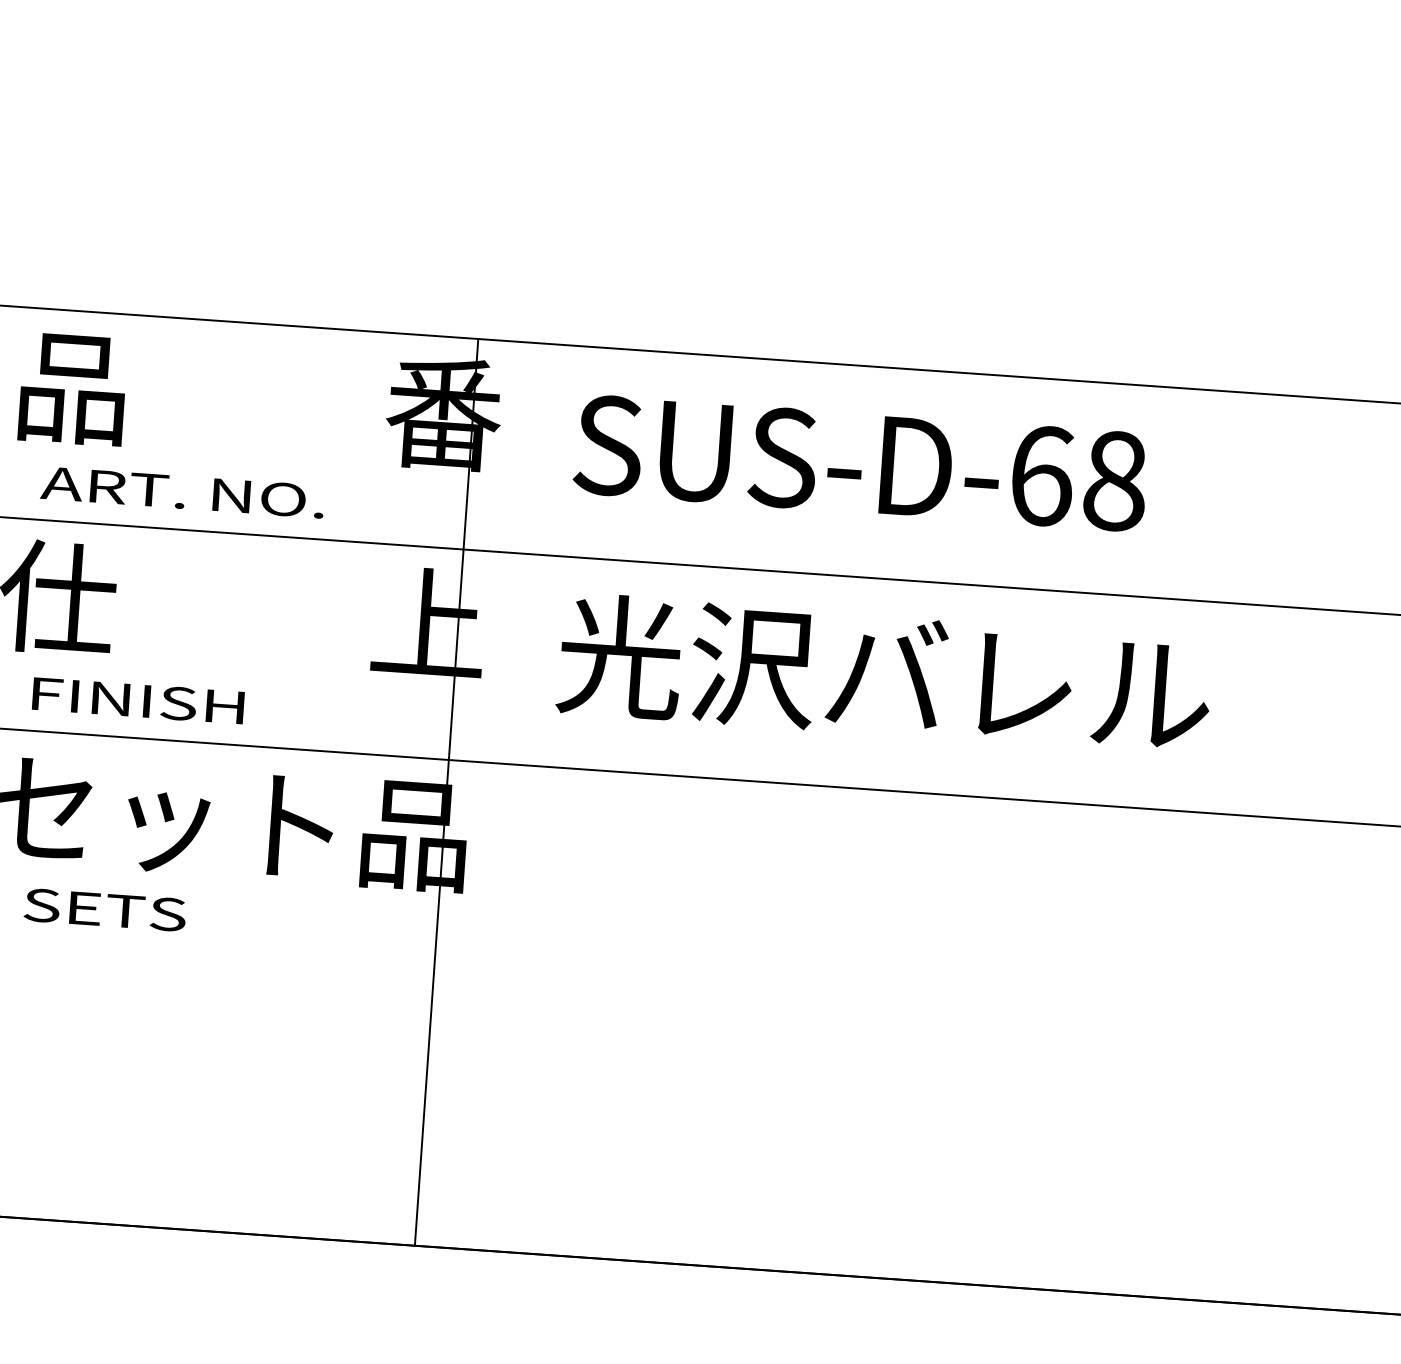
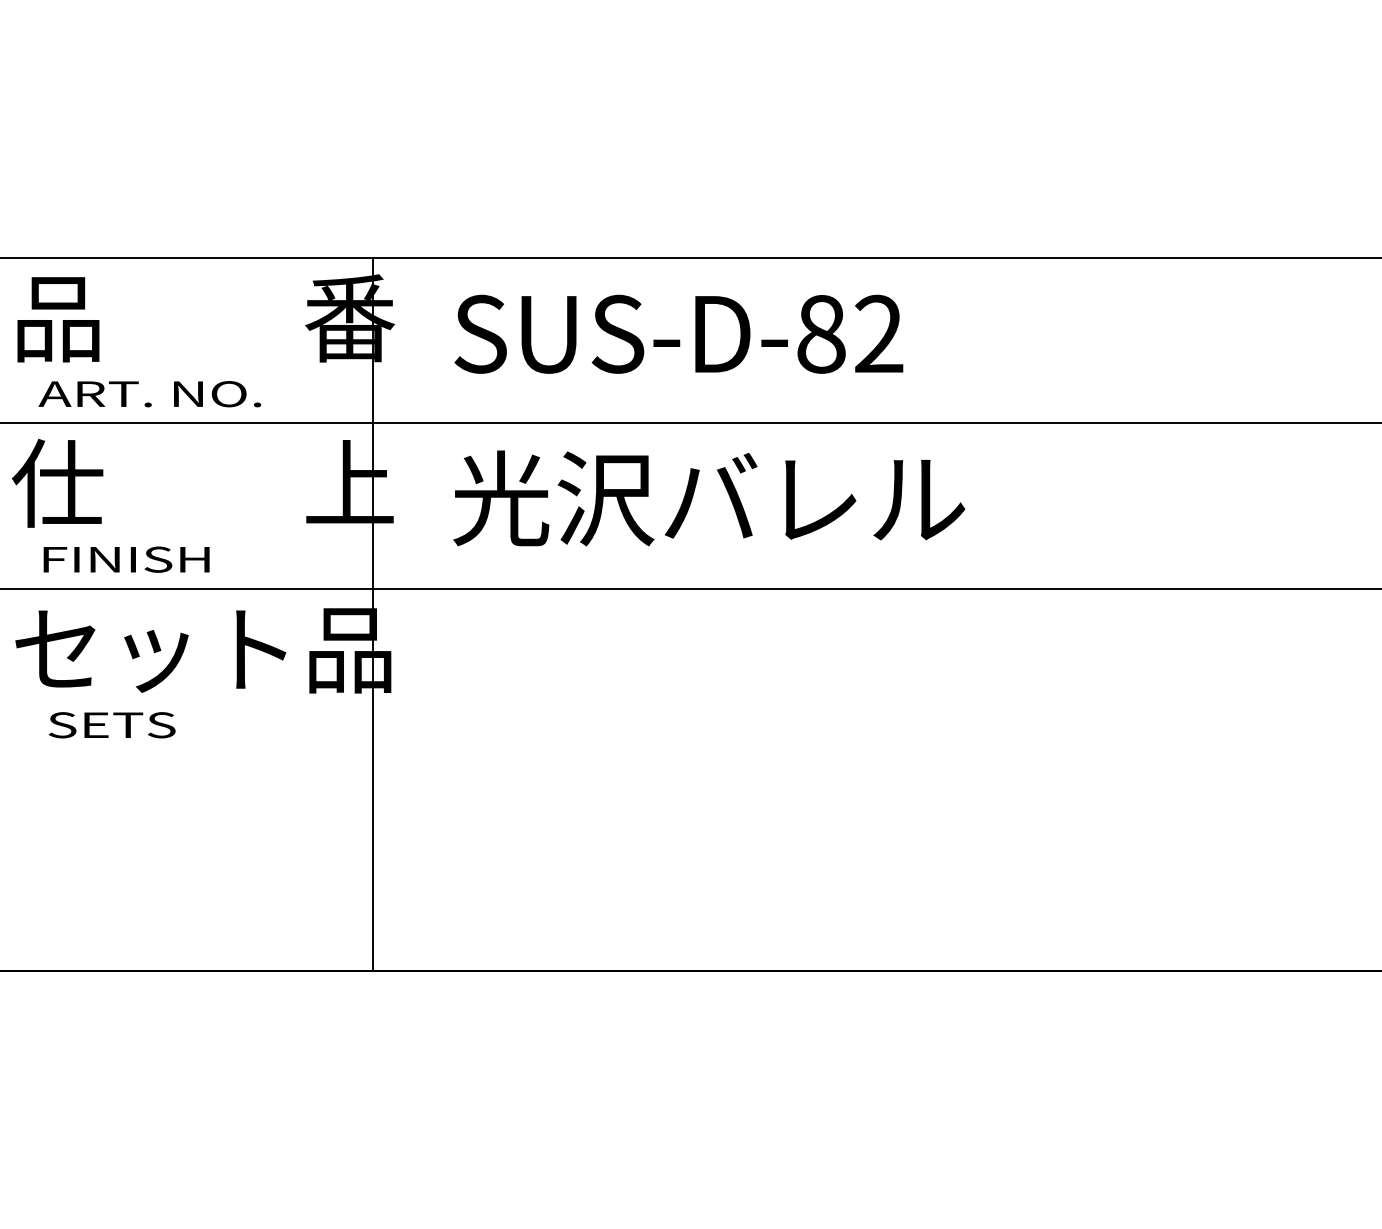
text: (1078, 477) -> (850, 333), SUS-D-68 -> SUS-D-82

